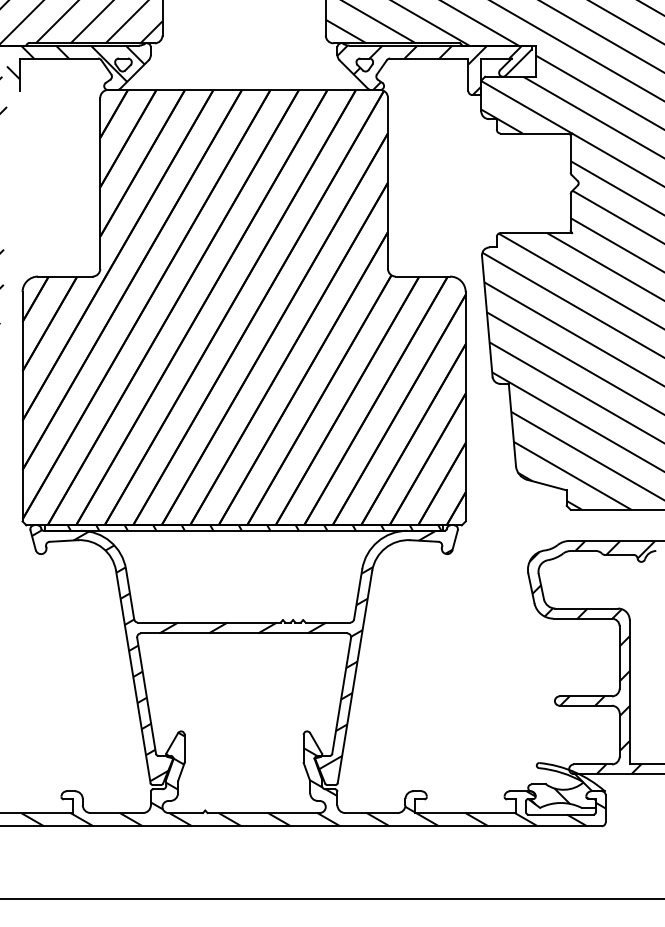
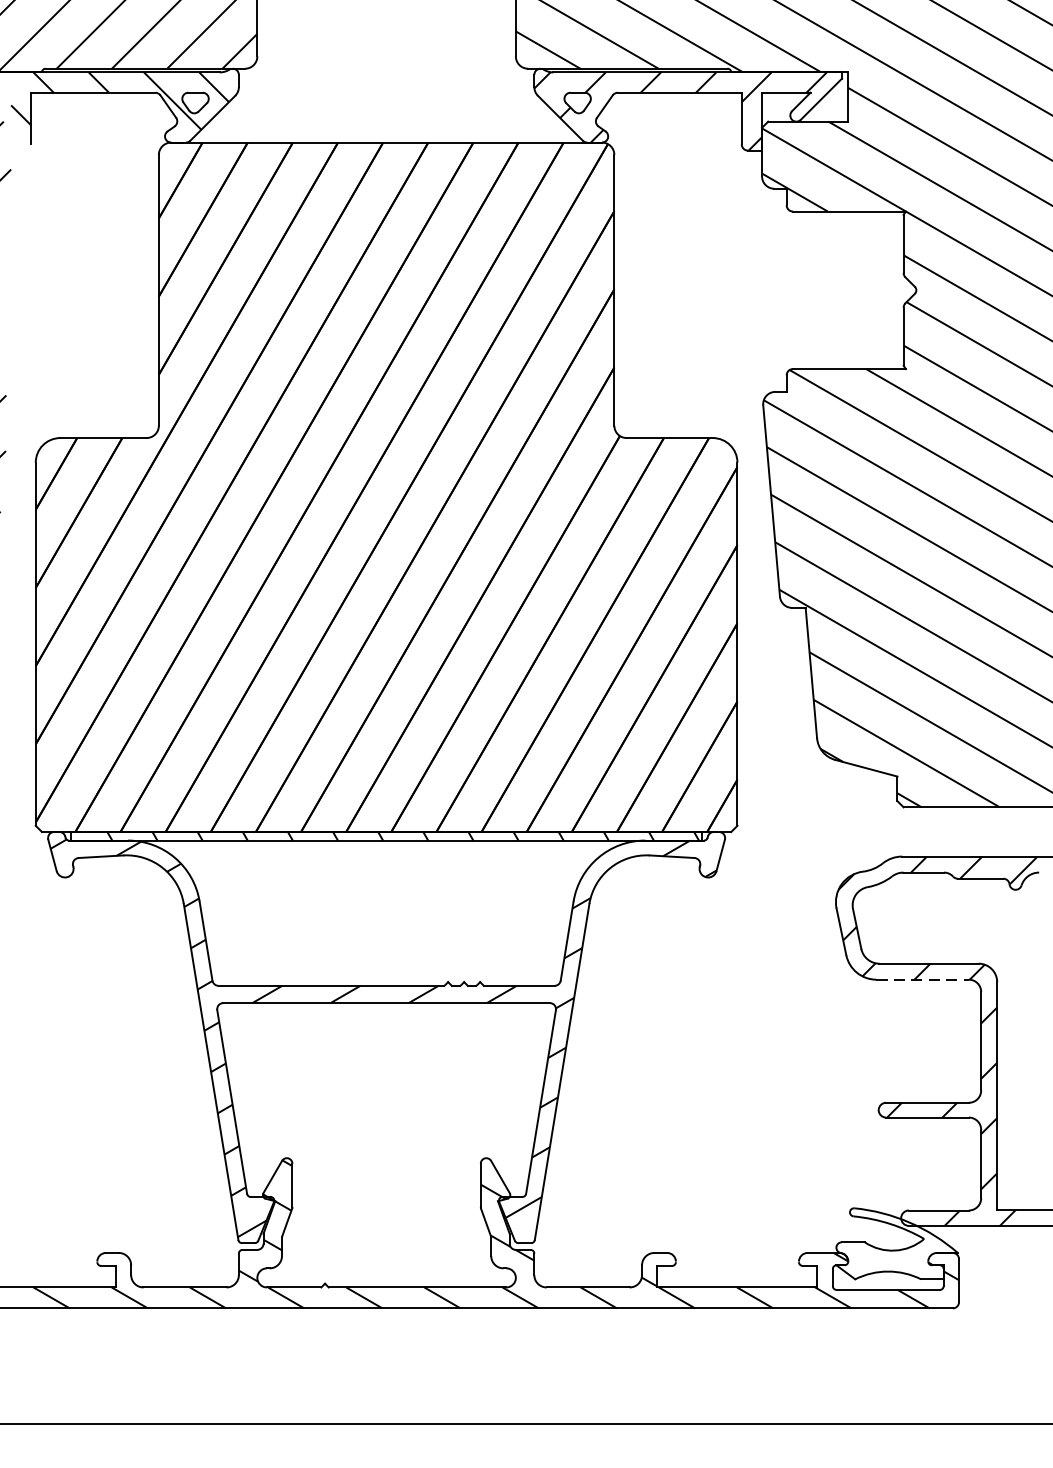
line: (583, 618) -> (923, 979), solid -> dashed
hatch: (561, 787) -> (889, 1247), removed

